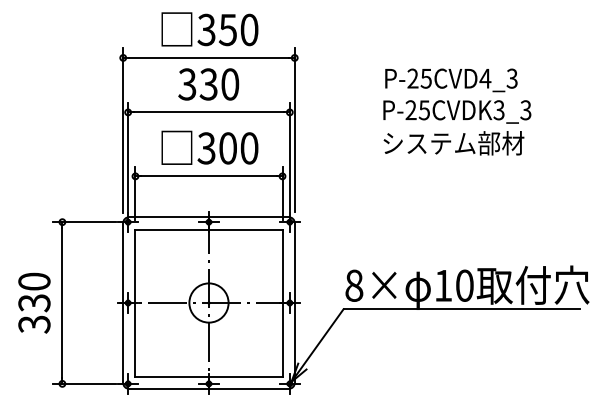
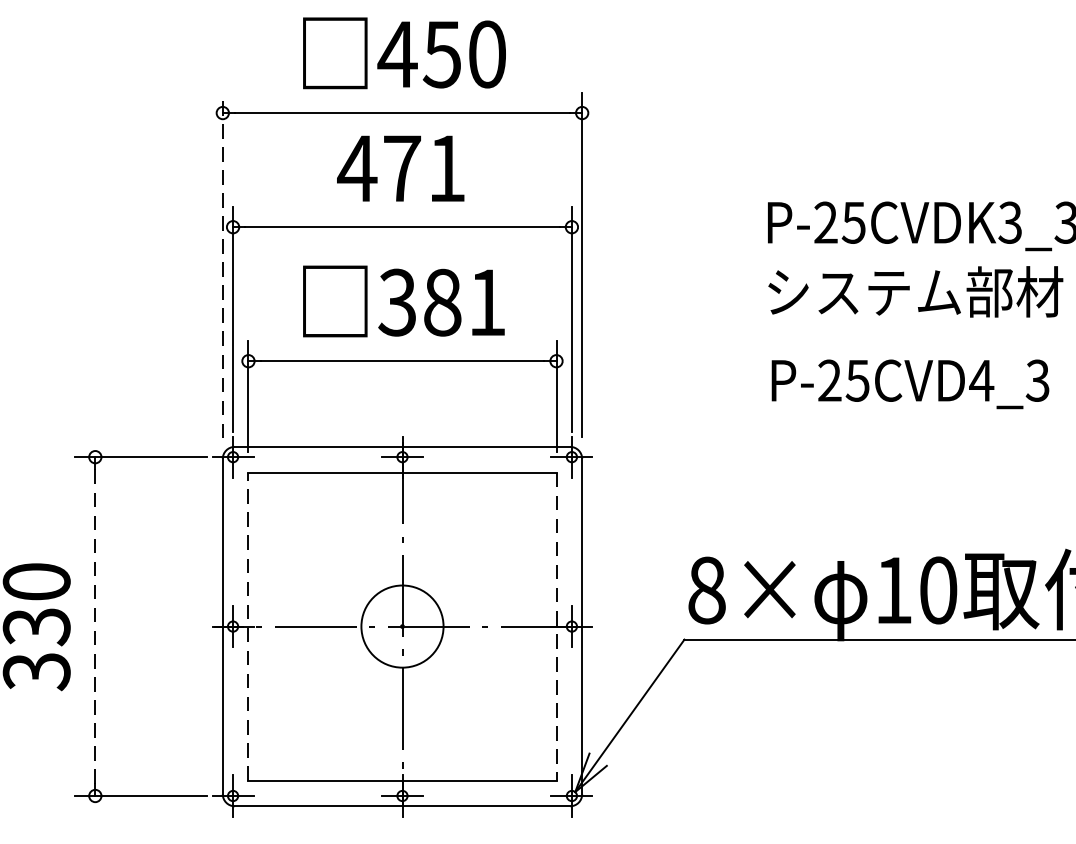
text: (206, 29) -> (397, 53), 350 -> 450
text: (451, 80) -> (910, 384), moved
text: (208, 84) -> (401, 168), 330 -> 471
line: (123, 130) -> (223, 265), solid -> dashed
text: (238, 148) -> (464, 302), 300 -> 381
line: (62, 303) -> (95, 627), solid -> dashed
line: (135, 303) -> (248, 627), solid -> dashed
line: (282, 303) -> (556, 627), solid -> dashed

